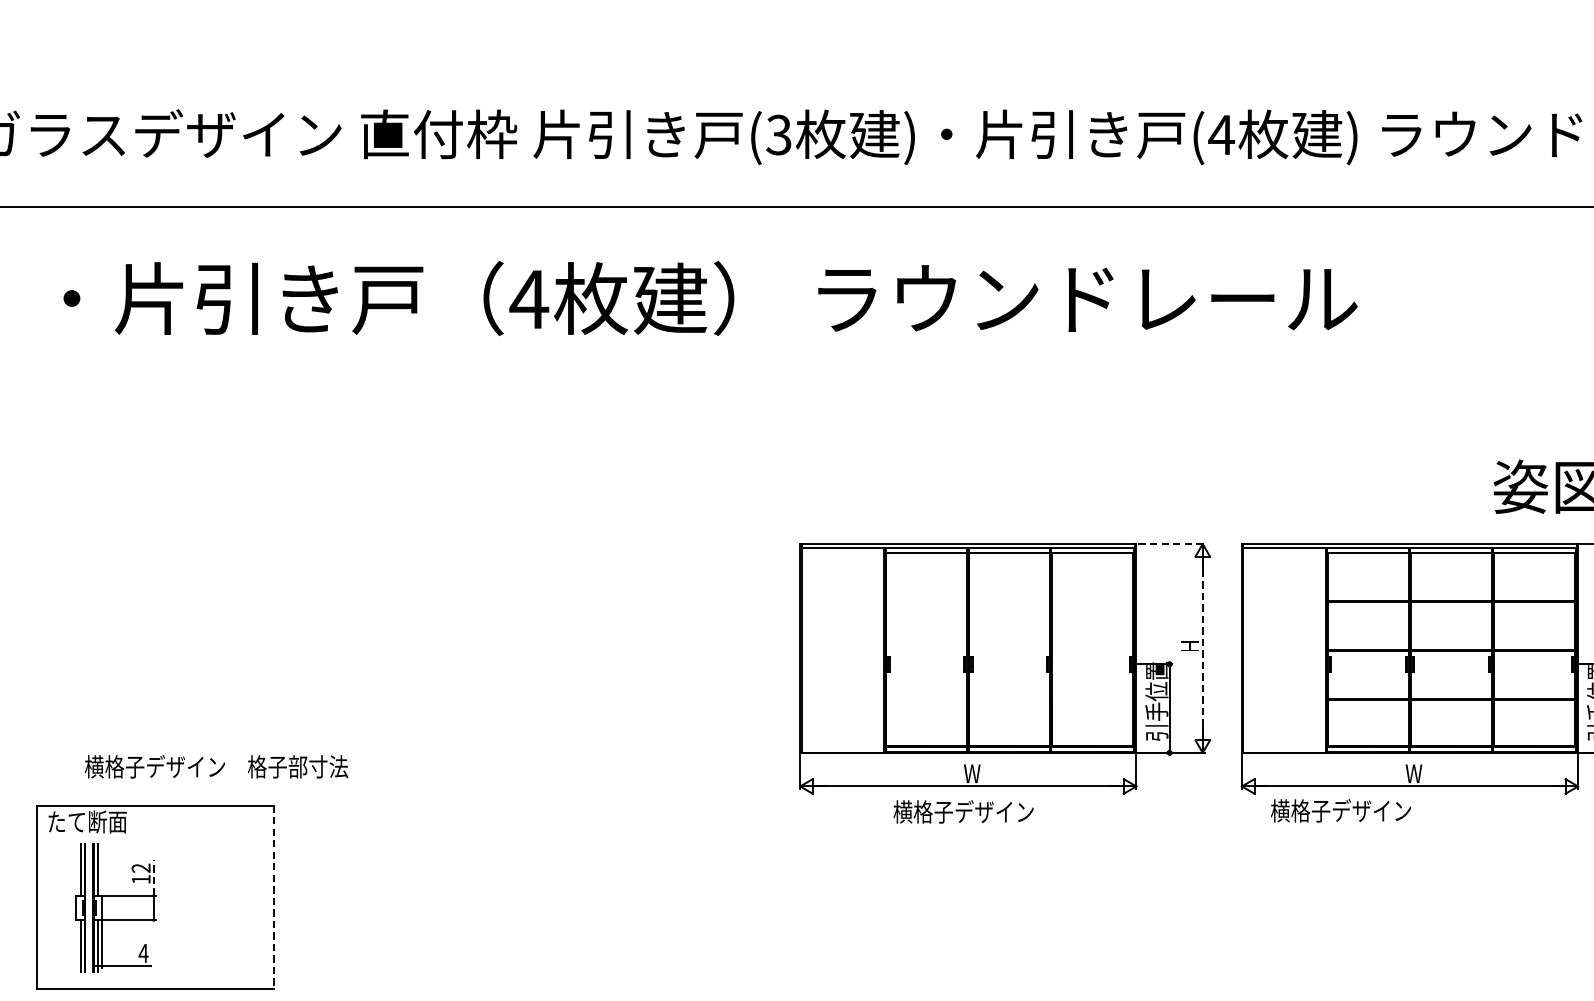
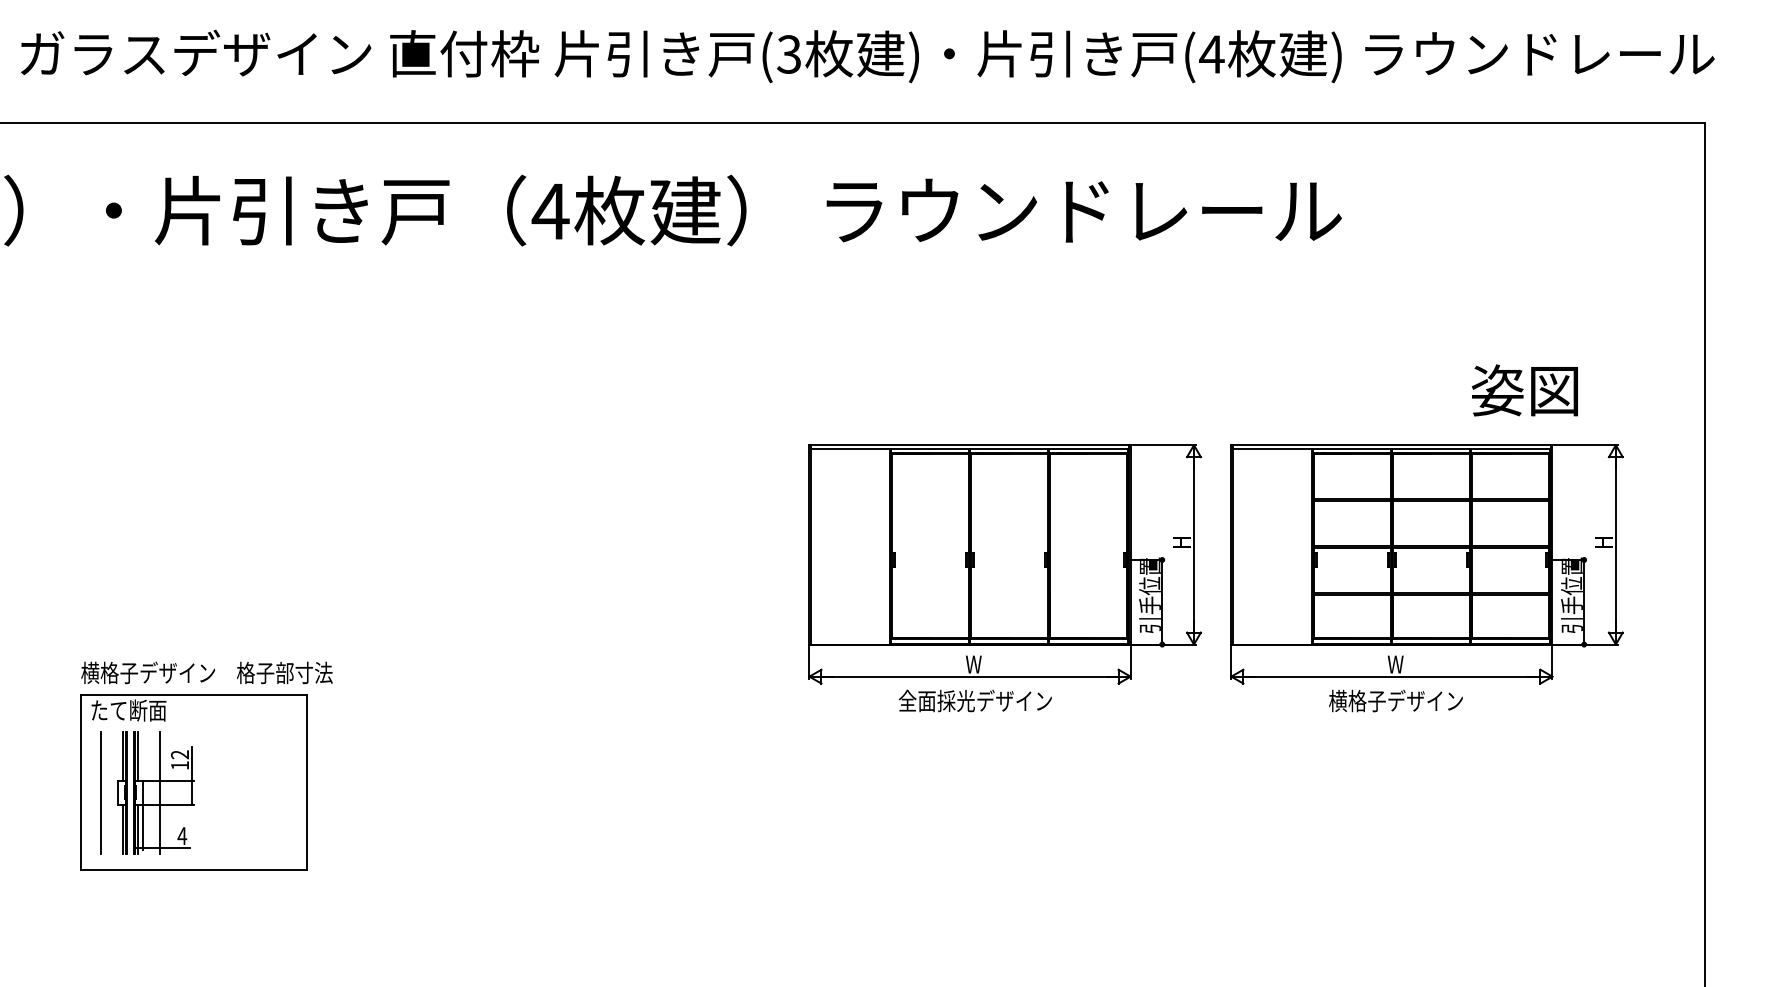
line: (1171, 544) -> (1164, 445), dashed -> solid
line: (1202, 648) -> (1193, 544), dashed -> solid
text: (215, 766) -> (206, 672), moved
text: (1340, 810) -> (1395, 700), moved
text: (972, 811) -> (974, 700), 横格子デザイン -> 全面採光デザイン
line: (154, 877) -> (192, 763), dashed -> solid
line: (274, 897) -> (307, 782), dashed -> solid
line: (57, 907) -> (100, 792), added
line: (120, 907) -> (160, 792), added

